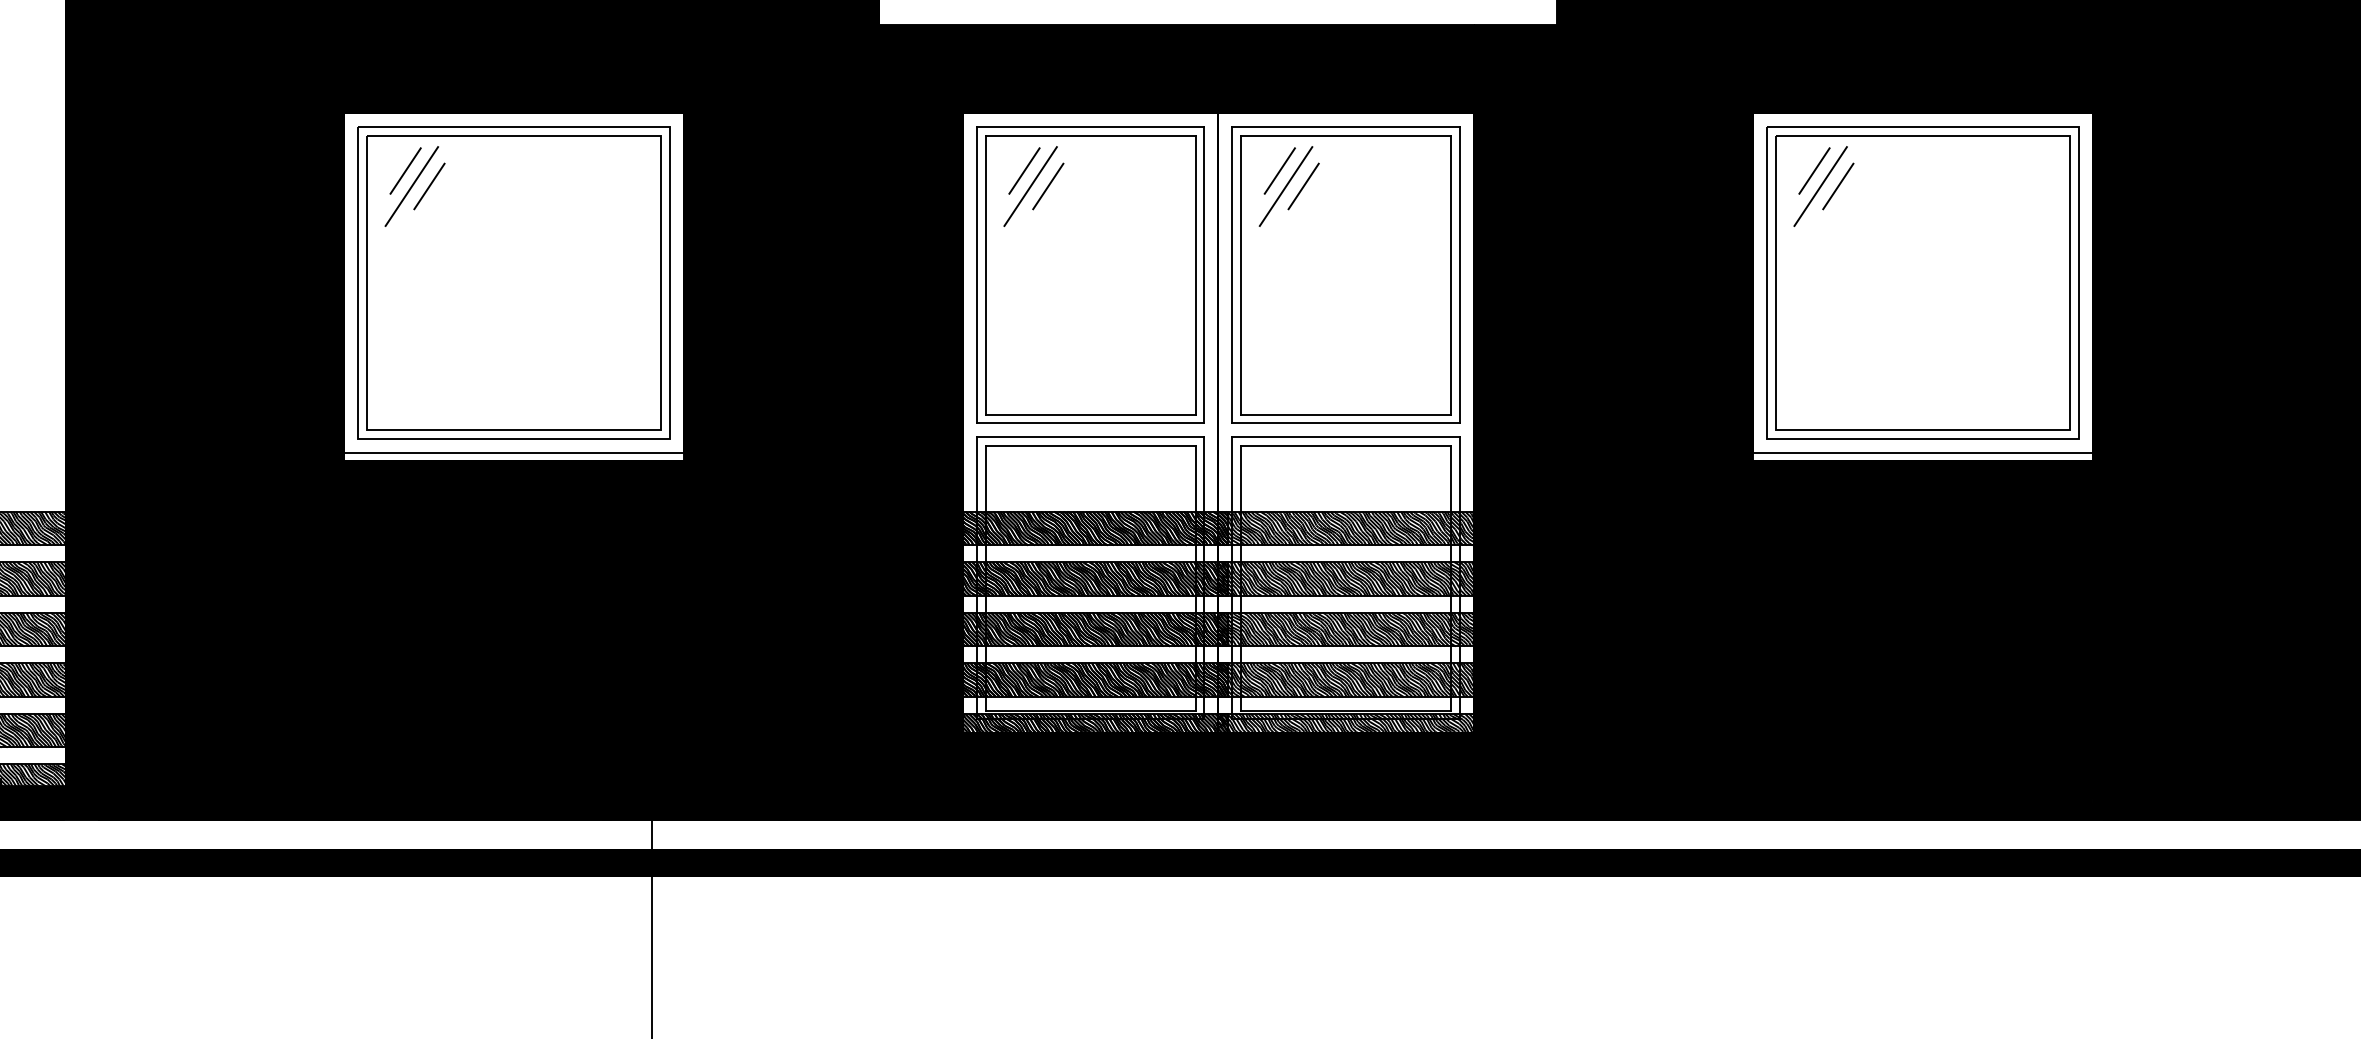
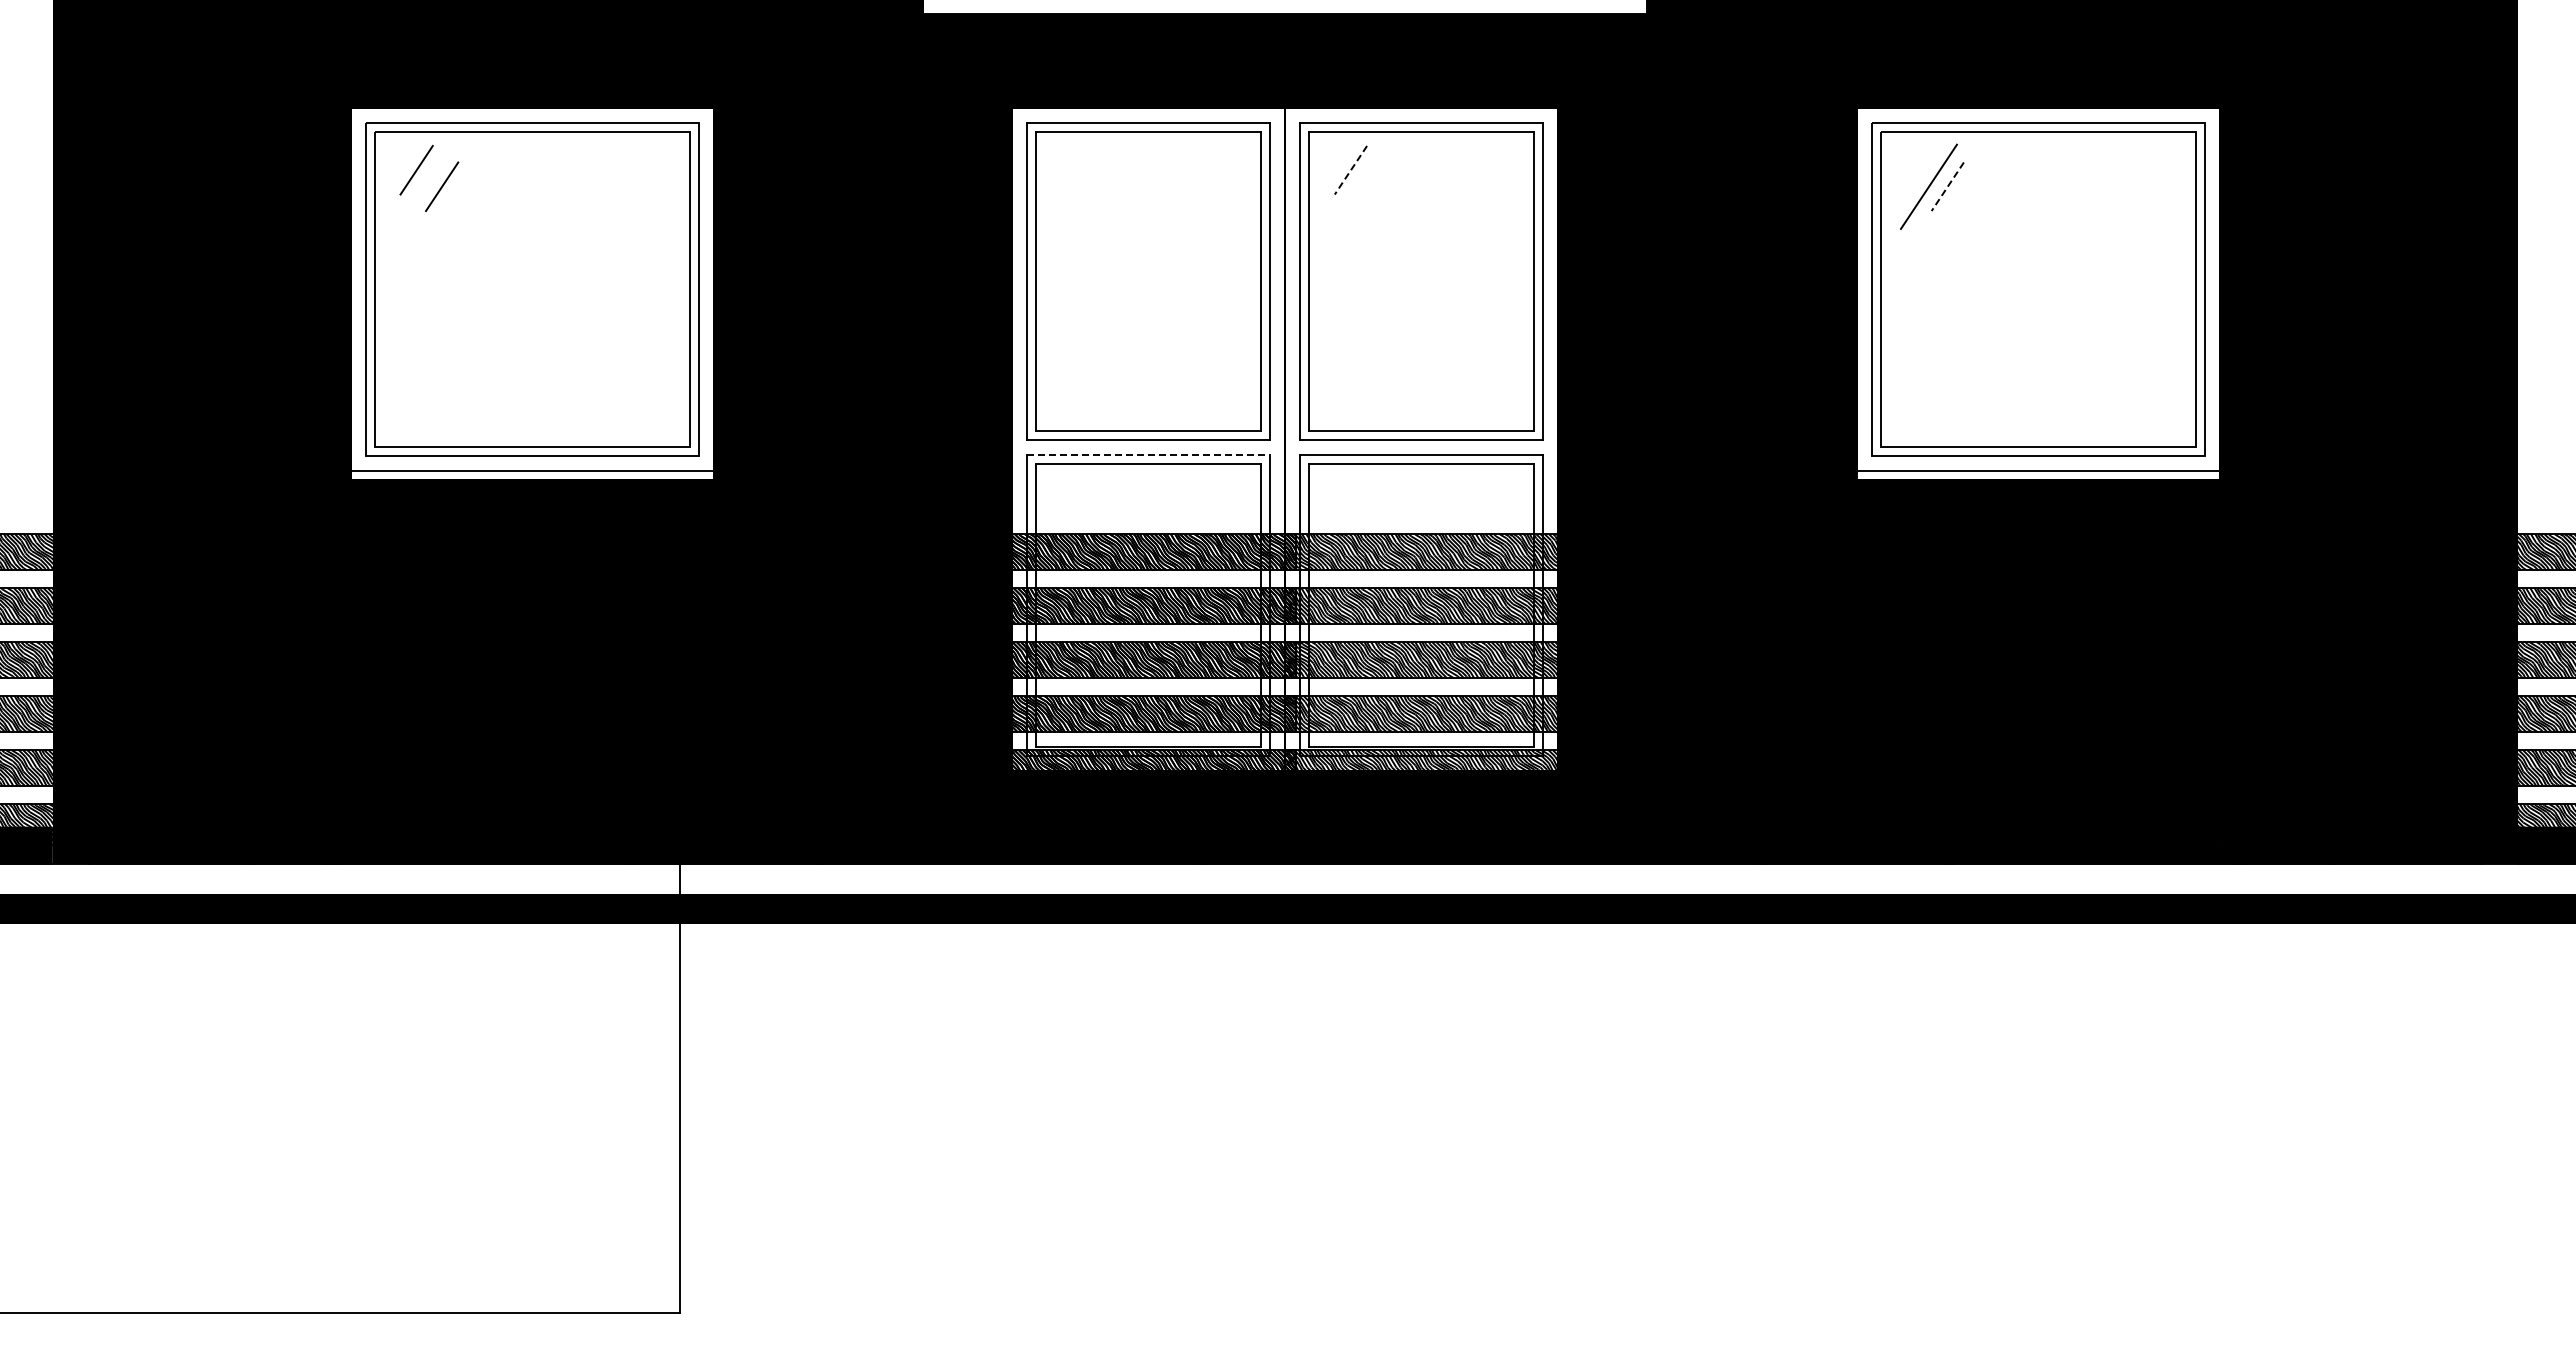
line: (1024, 171) -> (1077, 170), removed
line: (1279, 171) -> (1350, 170), solid -> dashed
line: (1814, 171) -> (1922, 170), removed
line: (412, 186) -> (423, 186), removed
line: (1030, 186) -> (1084, 186), removed
line: (1048, 186) -> (1103, 186), removed
line: (1286, 186) -> (1357, 186), removed
line: (1303, 186) -> (1376, 186), removed
line: (1838, 187) -> (1947, 187), solid -> dashed
line: (1091, 436) -> (1149, 454), solid -> dashed

